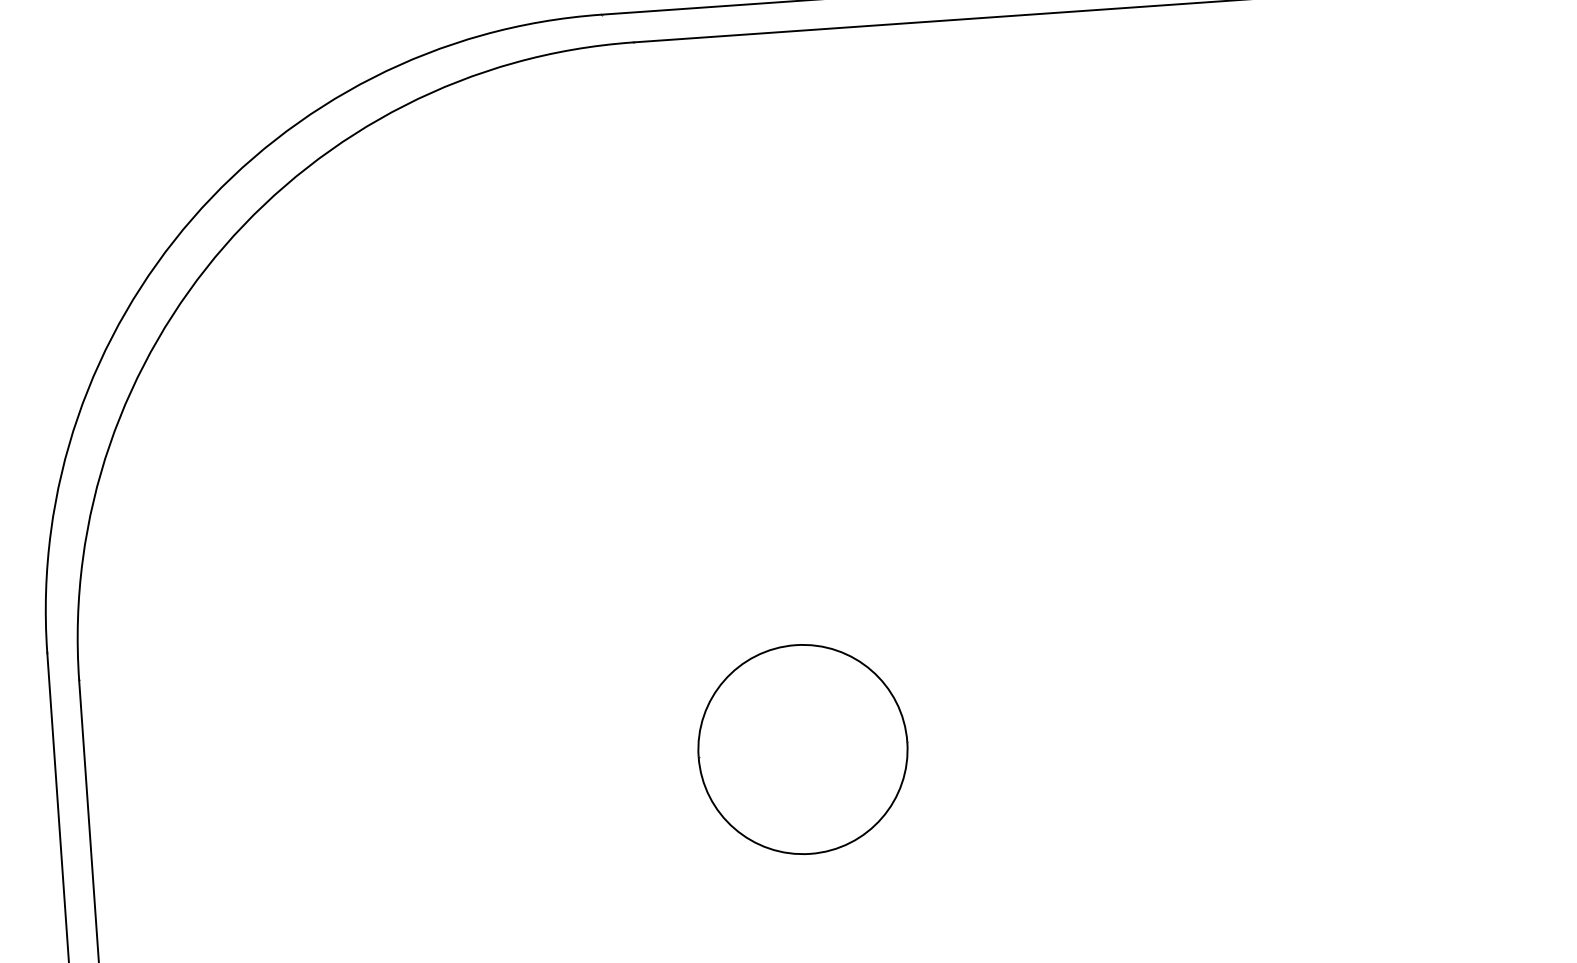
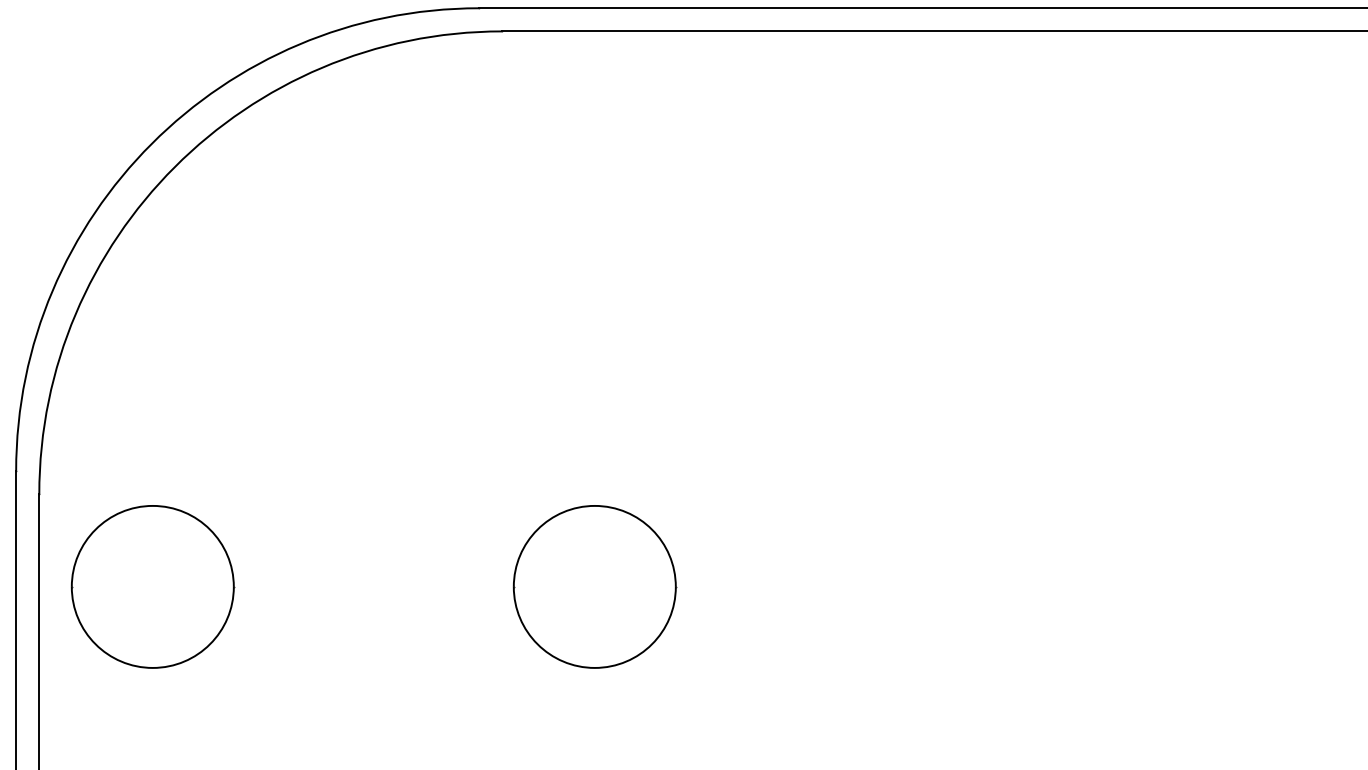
part: (233, 788) -> (152, 586), added

